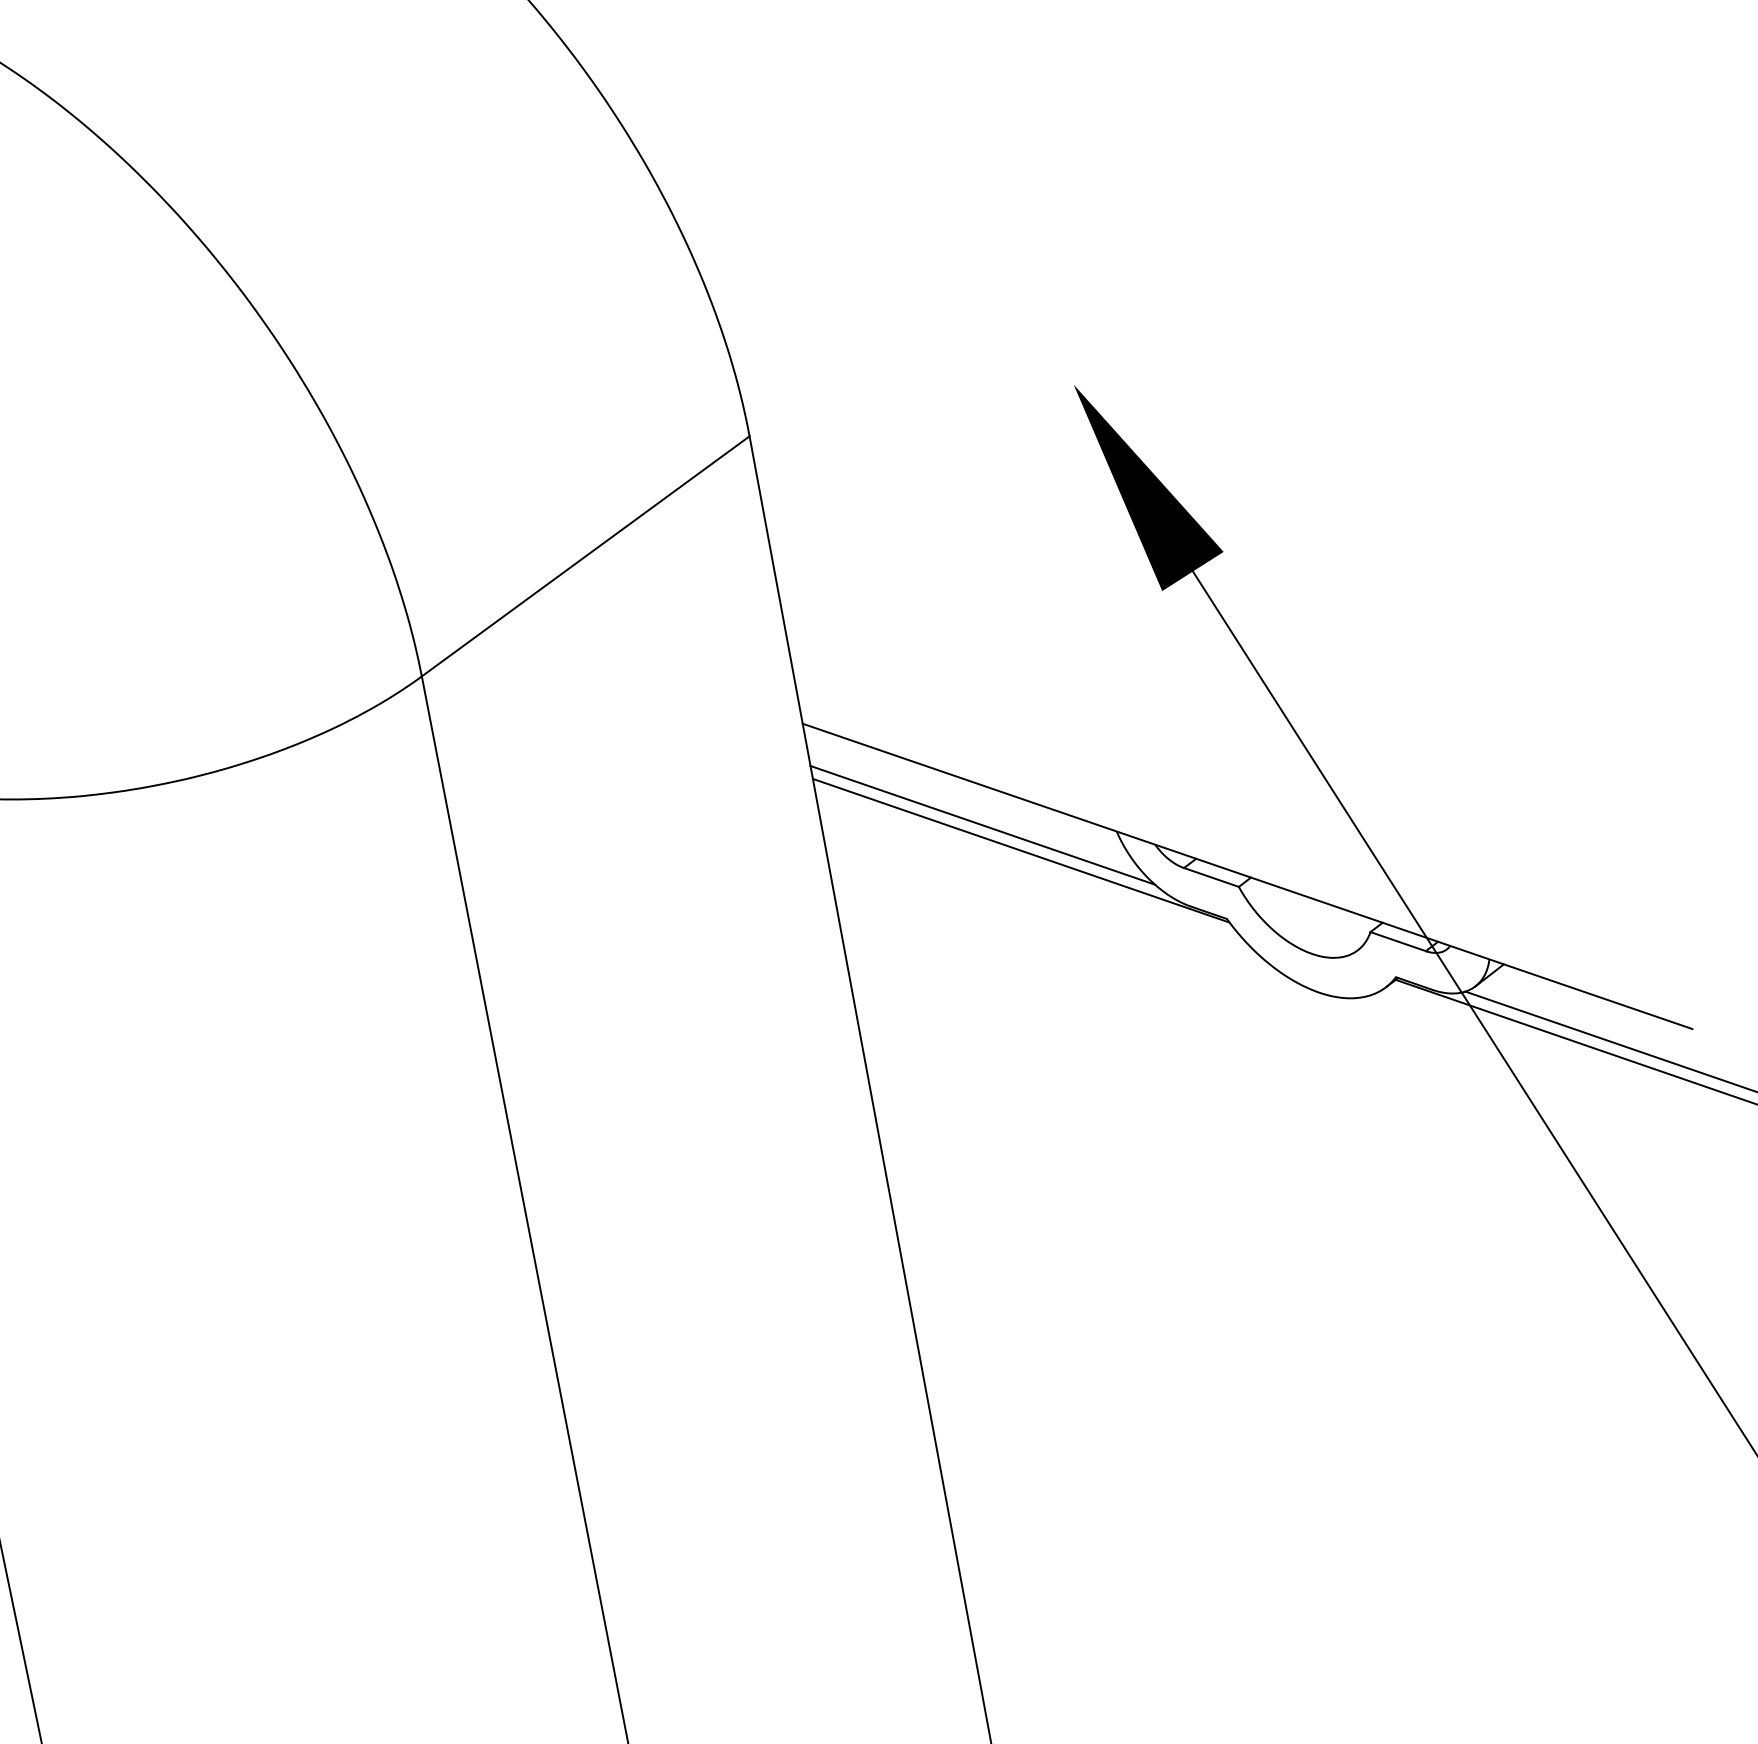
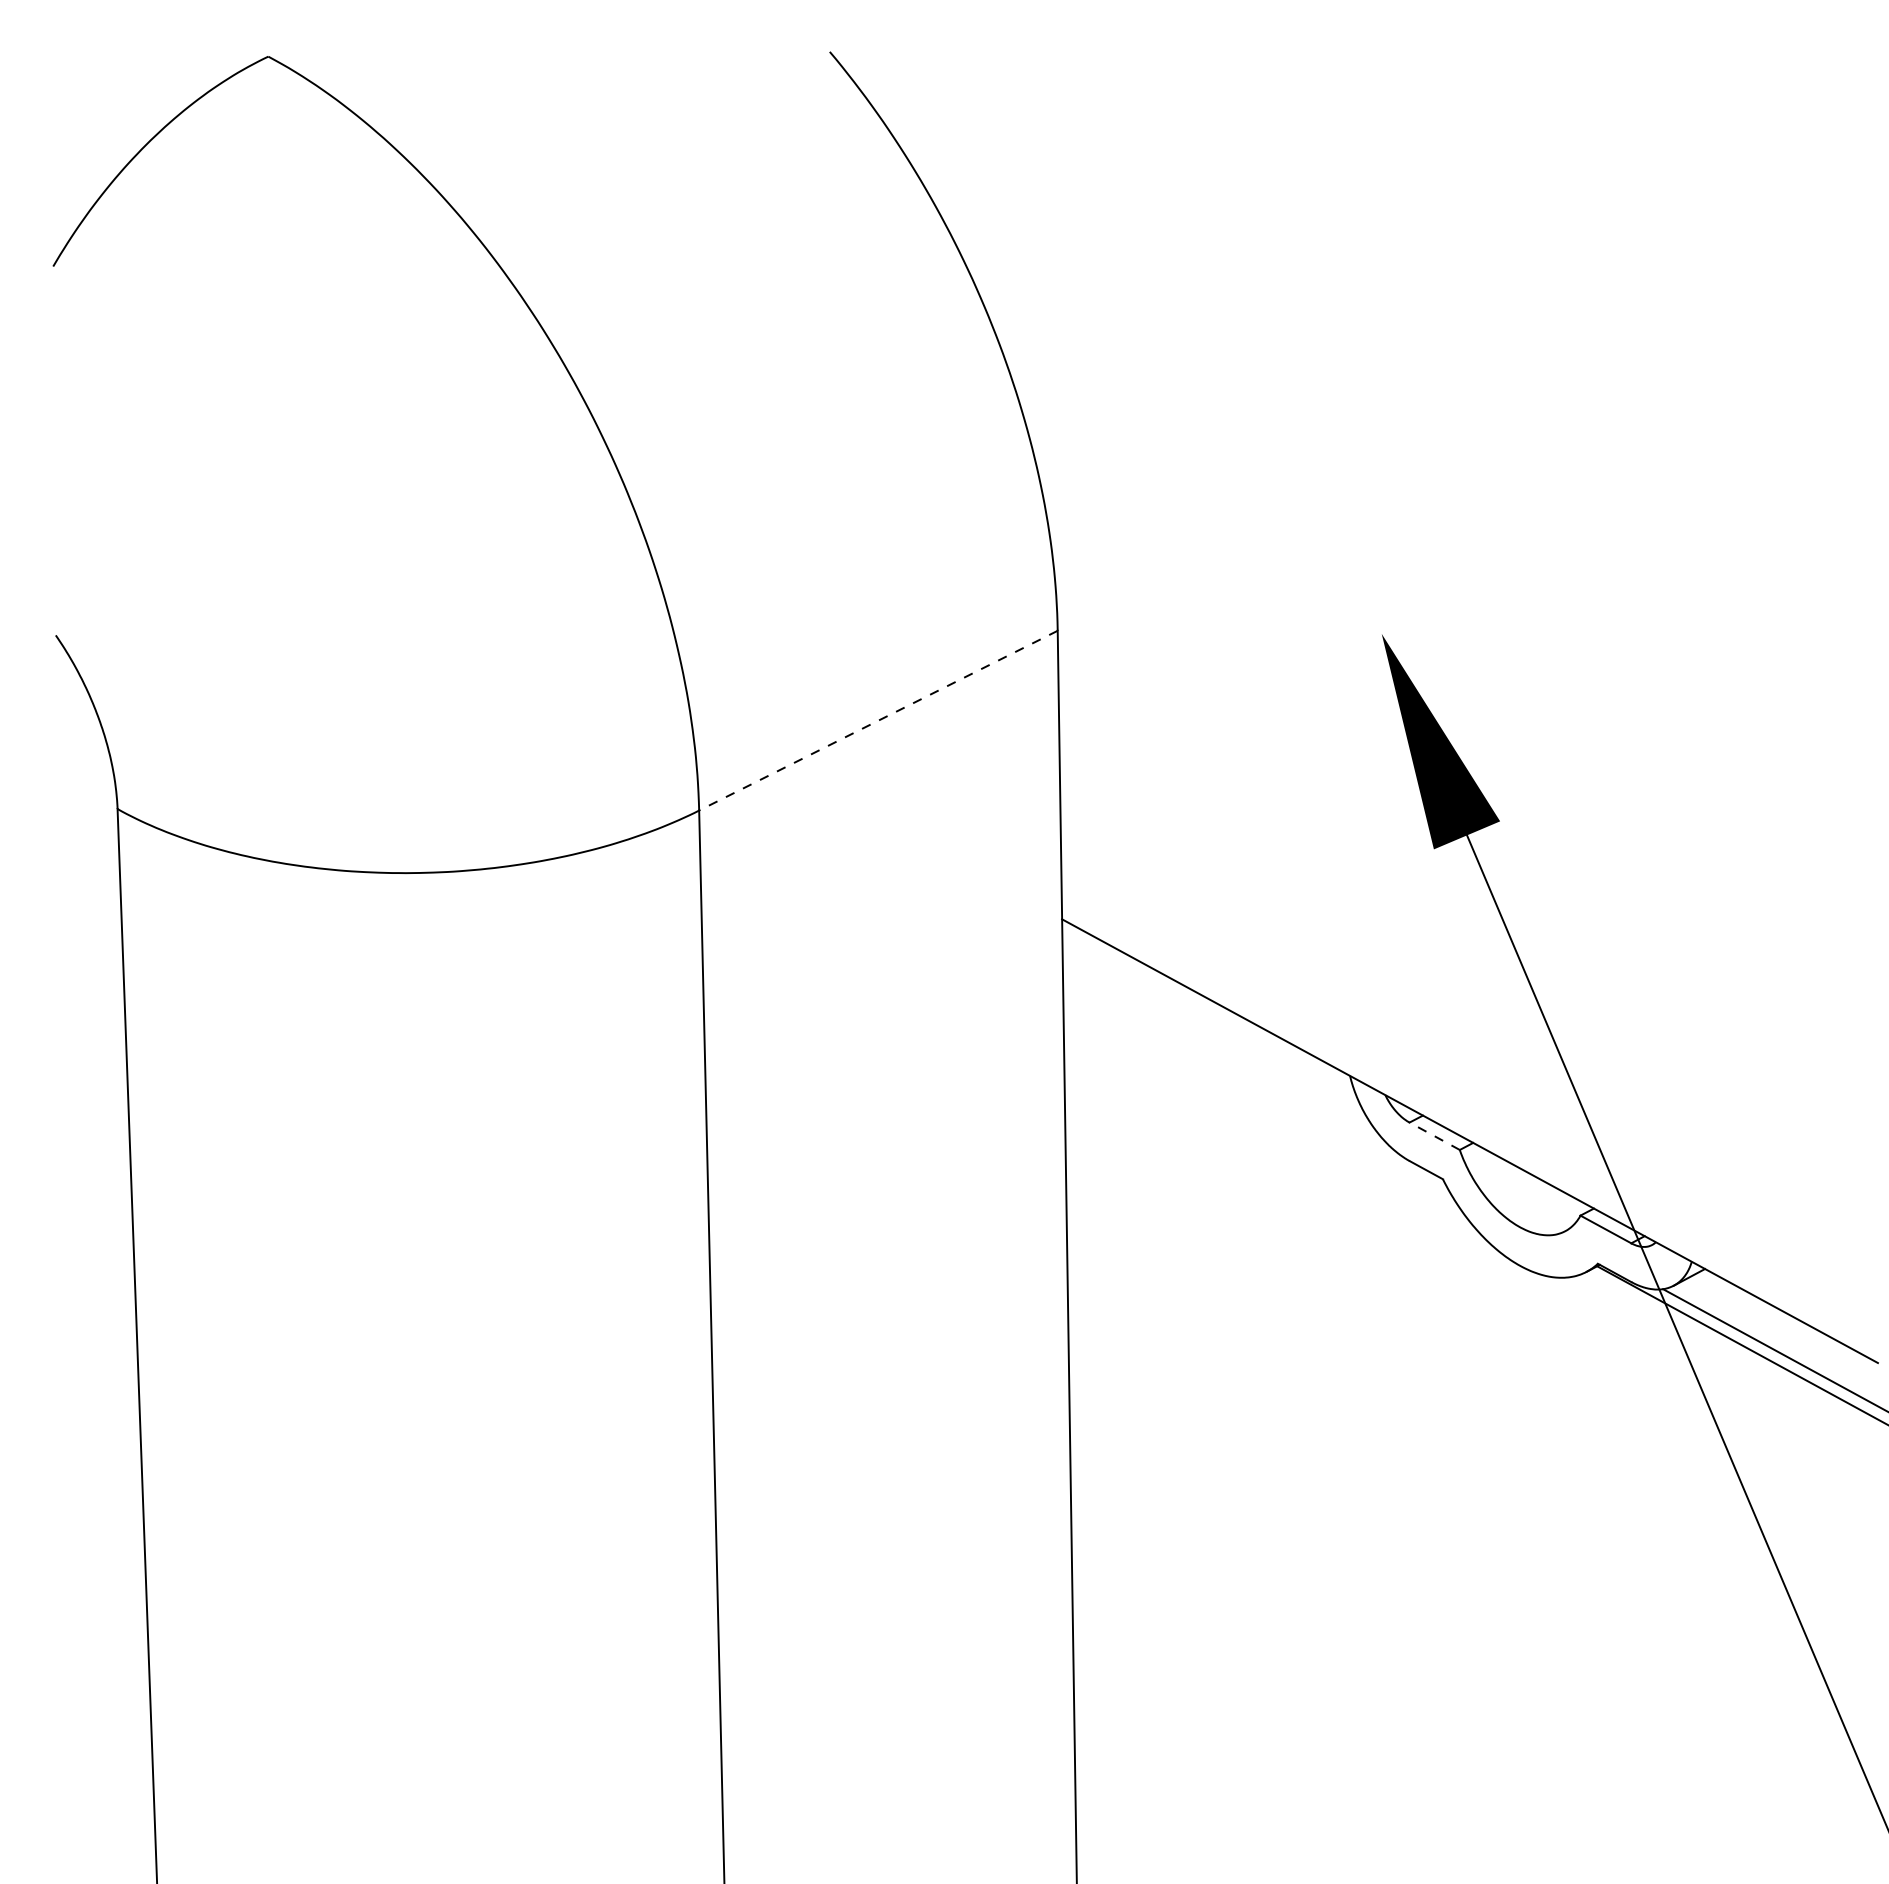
line: (585, 556) -> (878, 720), solid -> dashed
line: (982, 824) -> (1220, 1047), removed
line: (1020, 850) -> (1253, 1078), removed
line: (1211, 877) -> (1434, 1136), solid -> dashed

